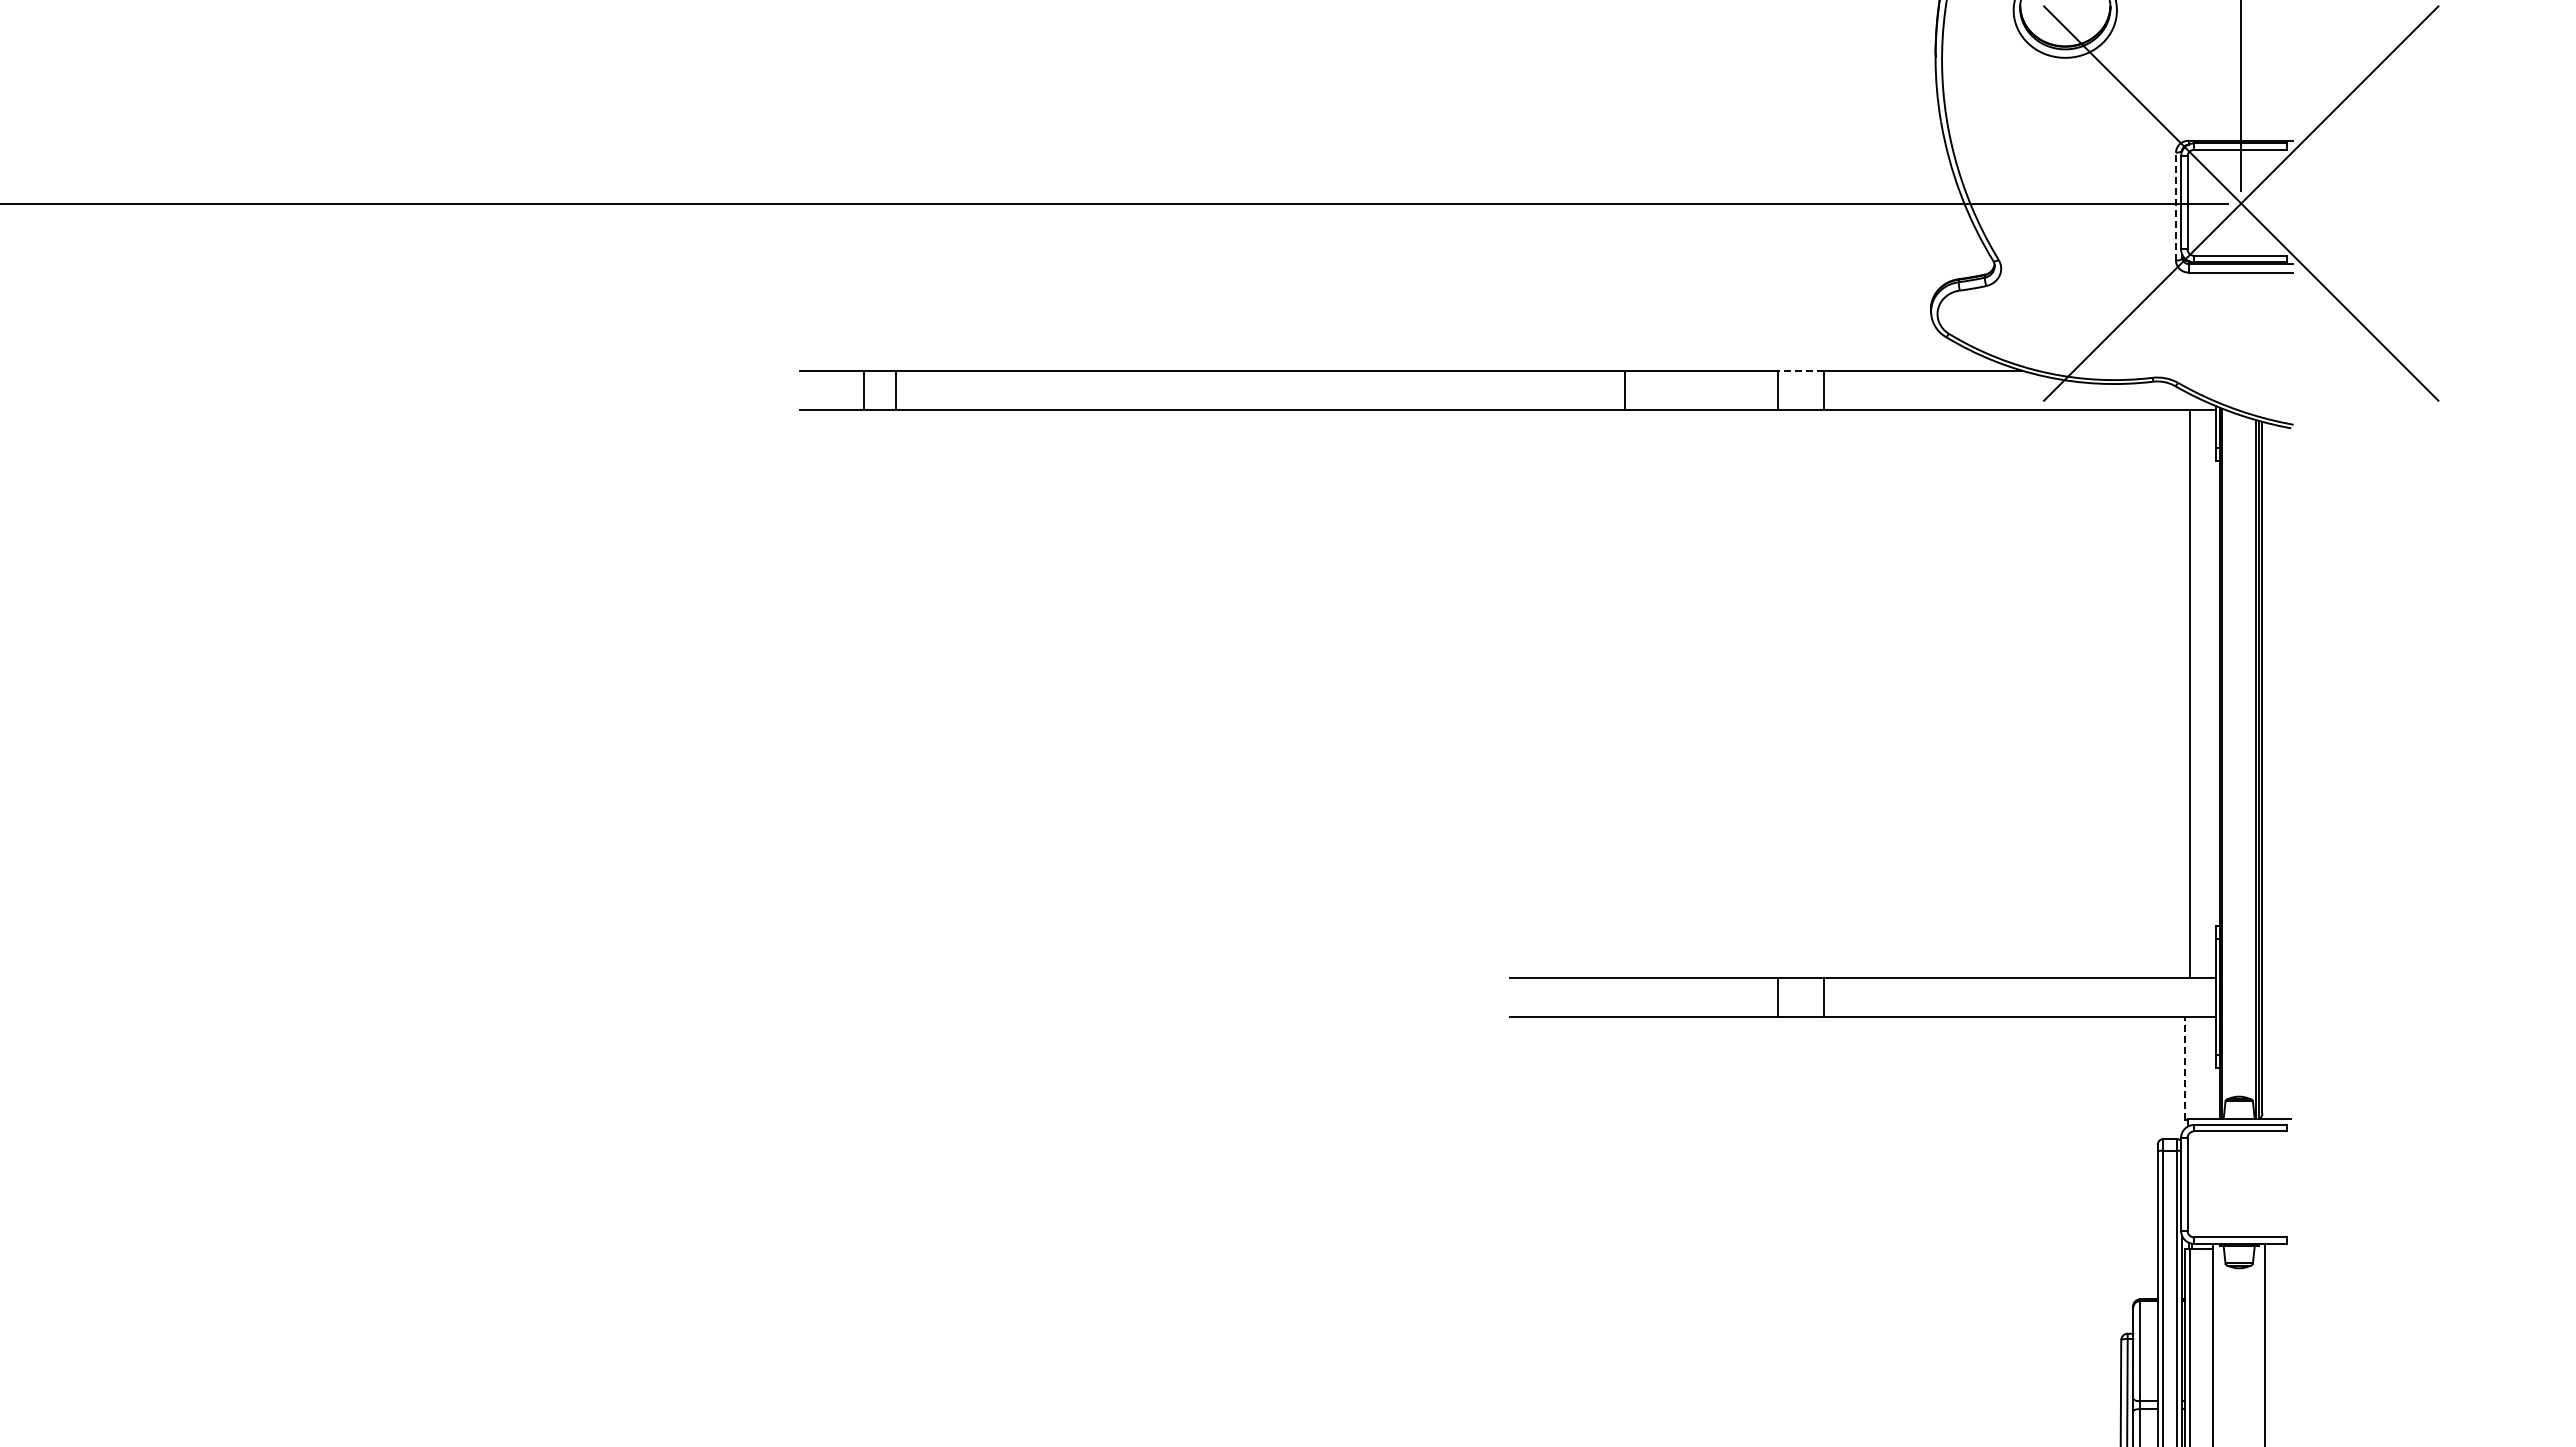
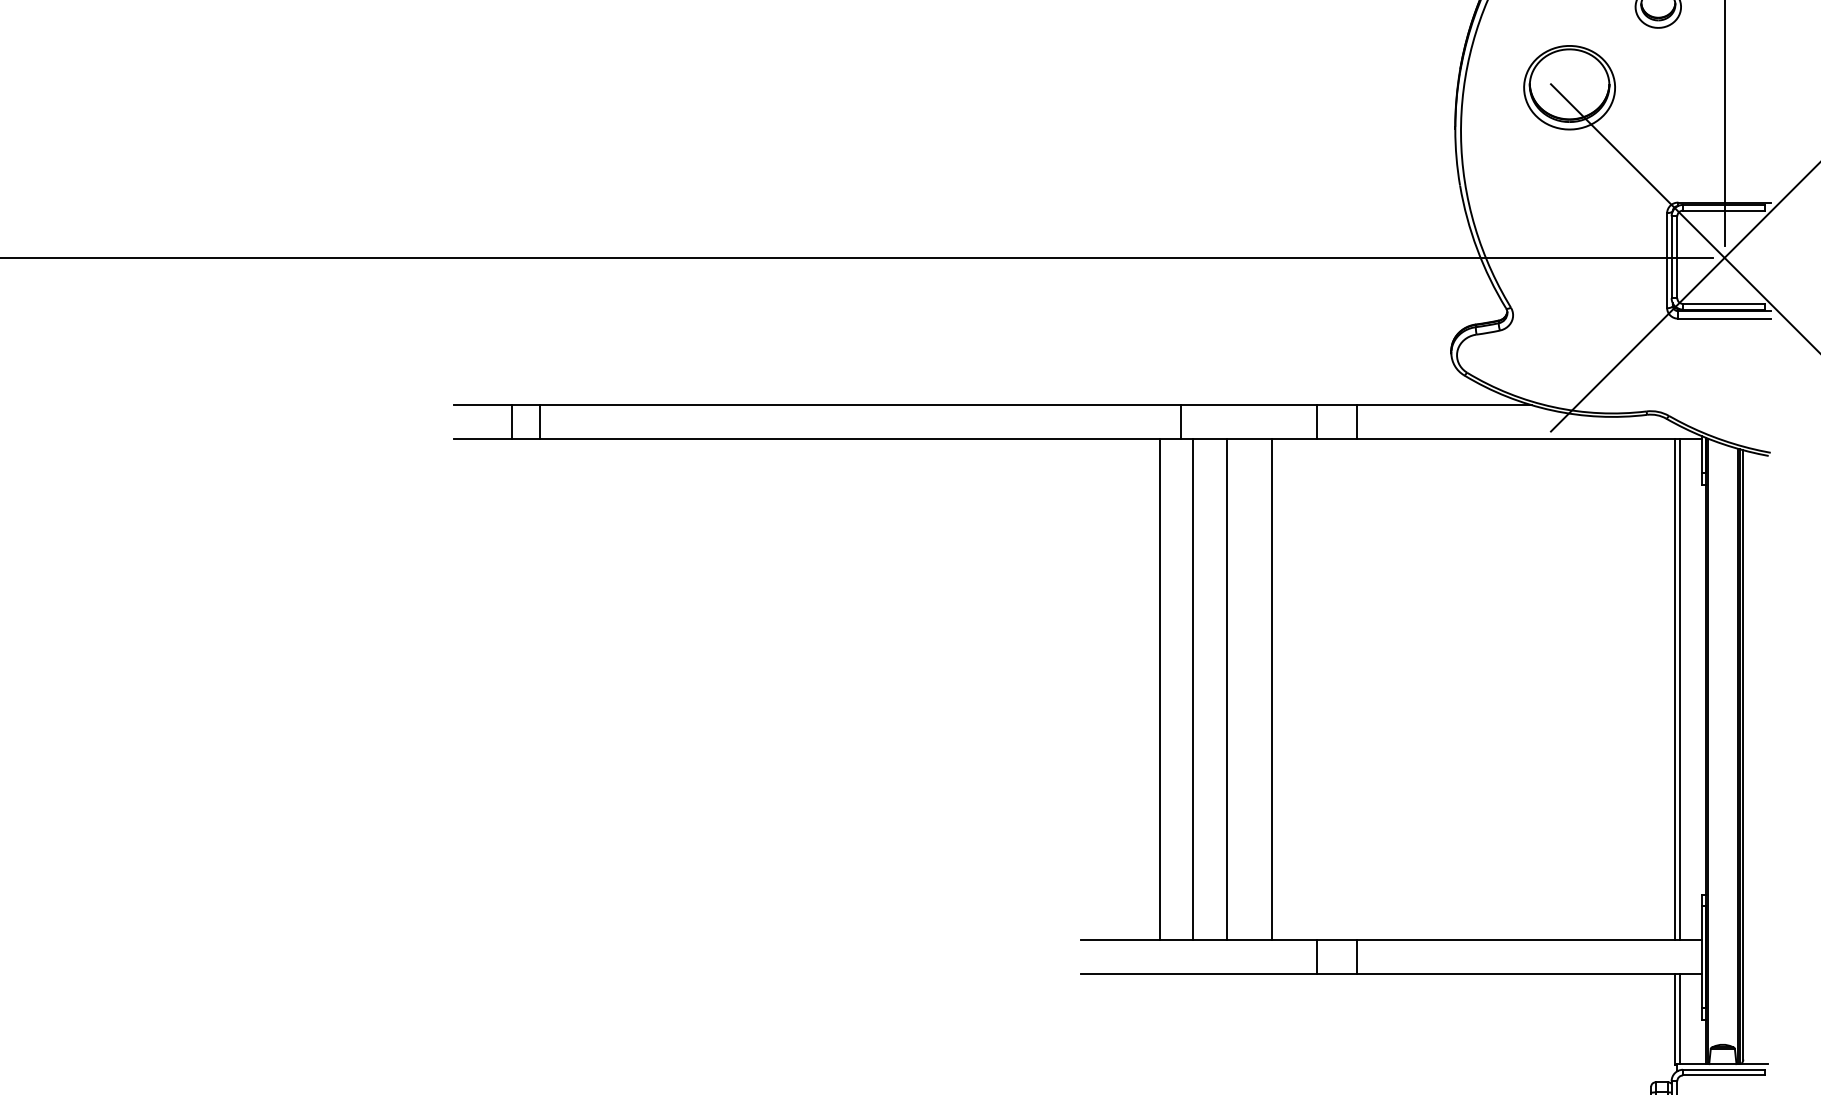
line: (2175, 206) -> (1666, 260), dashed -> solid
line: (1800, 370) -> (1336, 404), dashed -> solid
line: (1600, 693) -> (1160, 689), added
line: (1638, 693) -> (1193, 689), added
line: (1675, 693) -> (1226, 689), added
line: (1727, 693) -> (1271, 689), added
line: (2184, 693) -> (1674, 689), added
line: (2190, 1067) -> (1679, 1019), added
line: (2184, 1068) -> (1674, 1019), dashed -> solid

